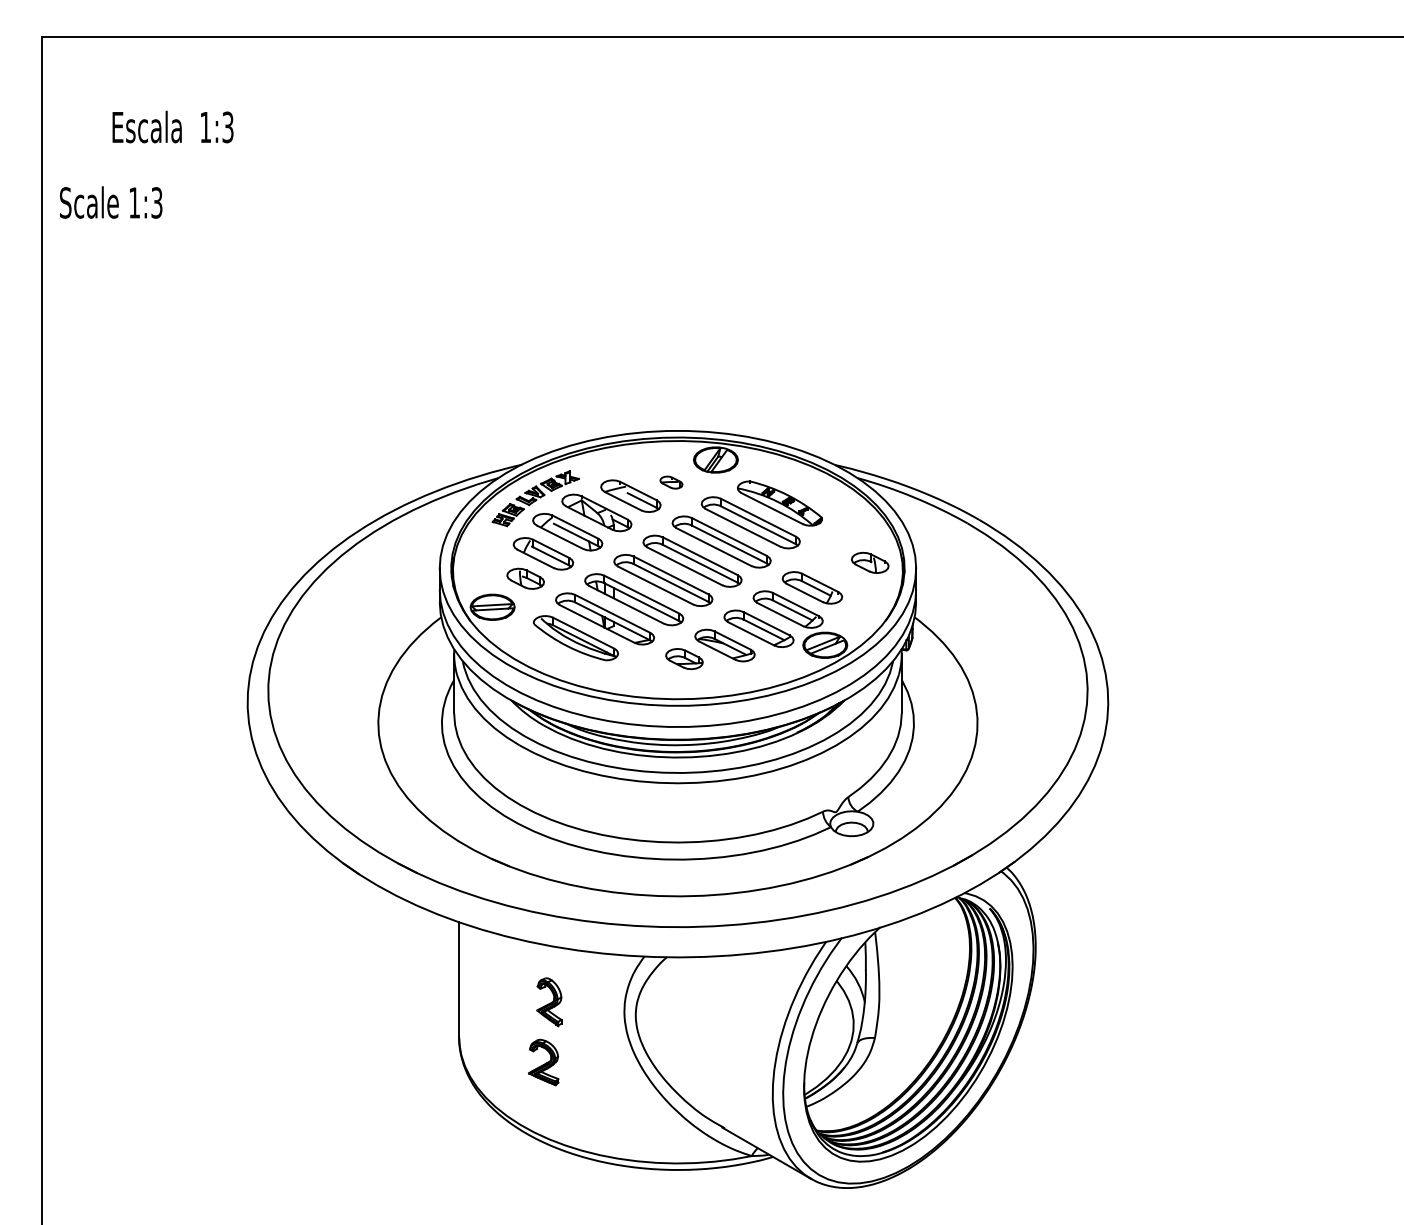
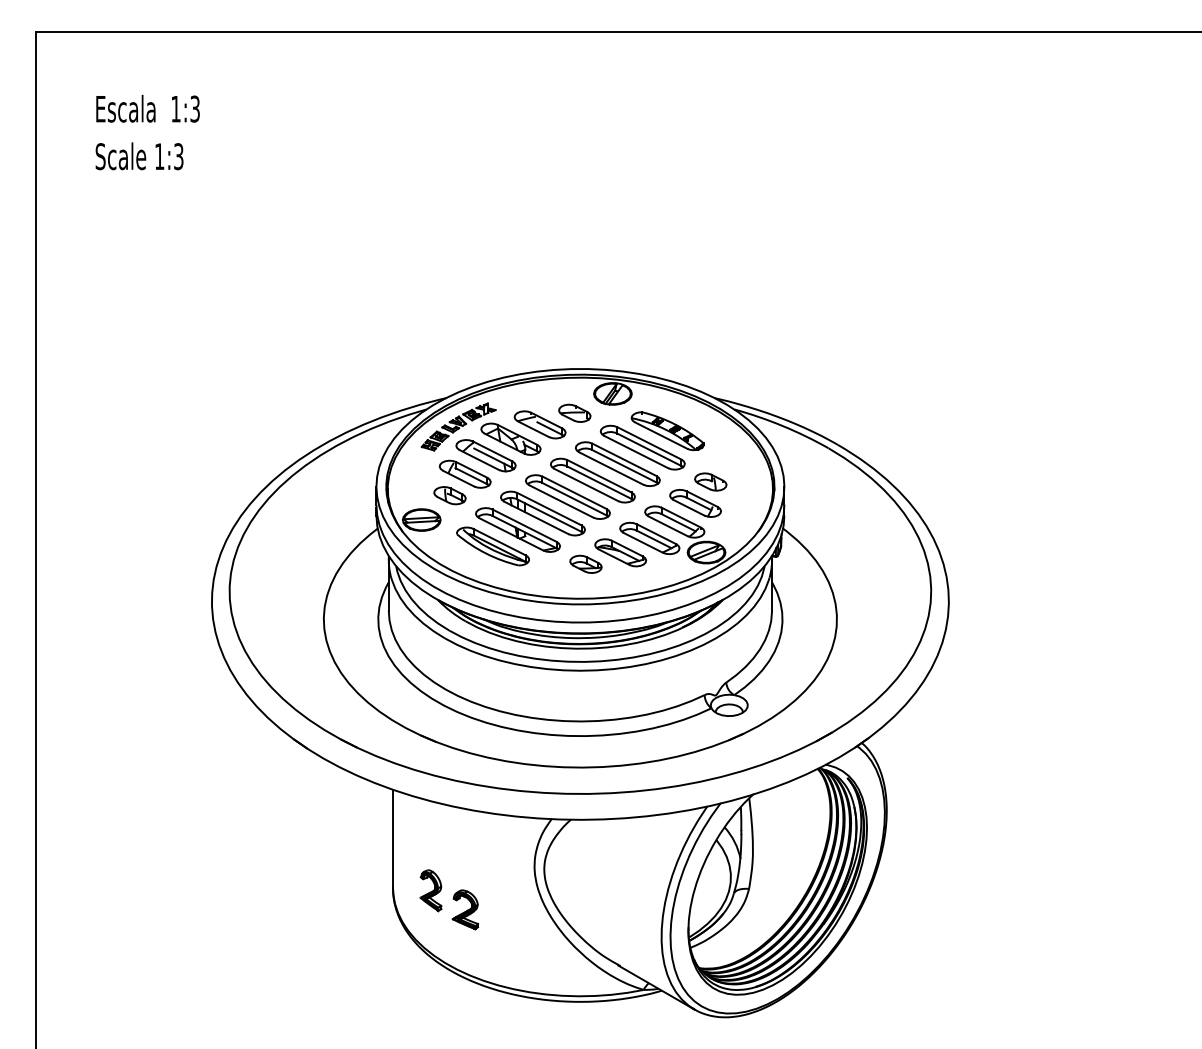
text: (111, 202) -> (139, 156), moved
part: (671, 482) -> (574, 413), size x1.67
part: (870, 562) -> (711, 481), moved
part: (549, 1002) -> (431, 890), moved

